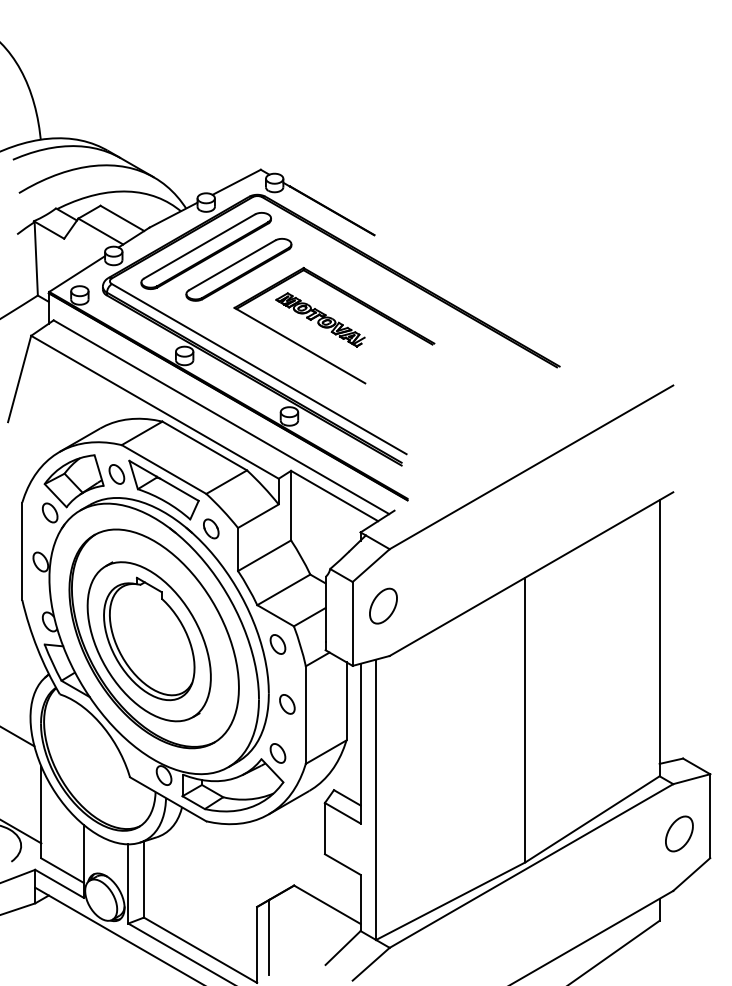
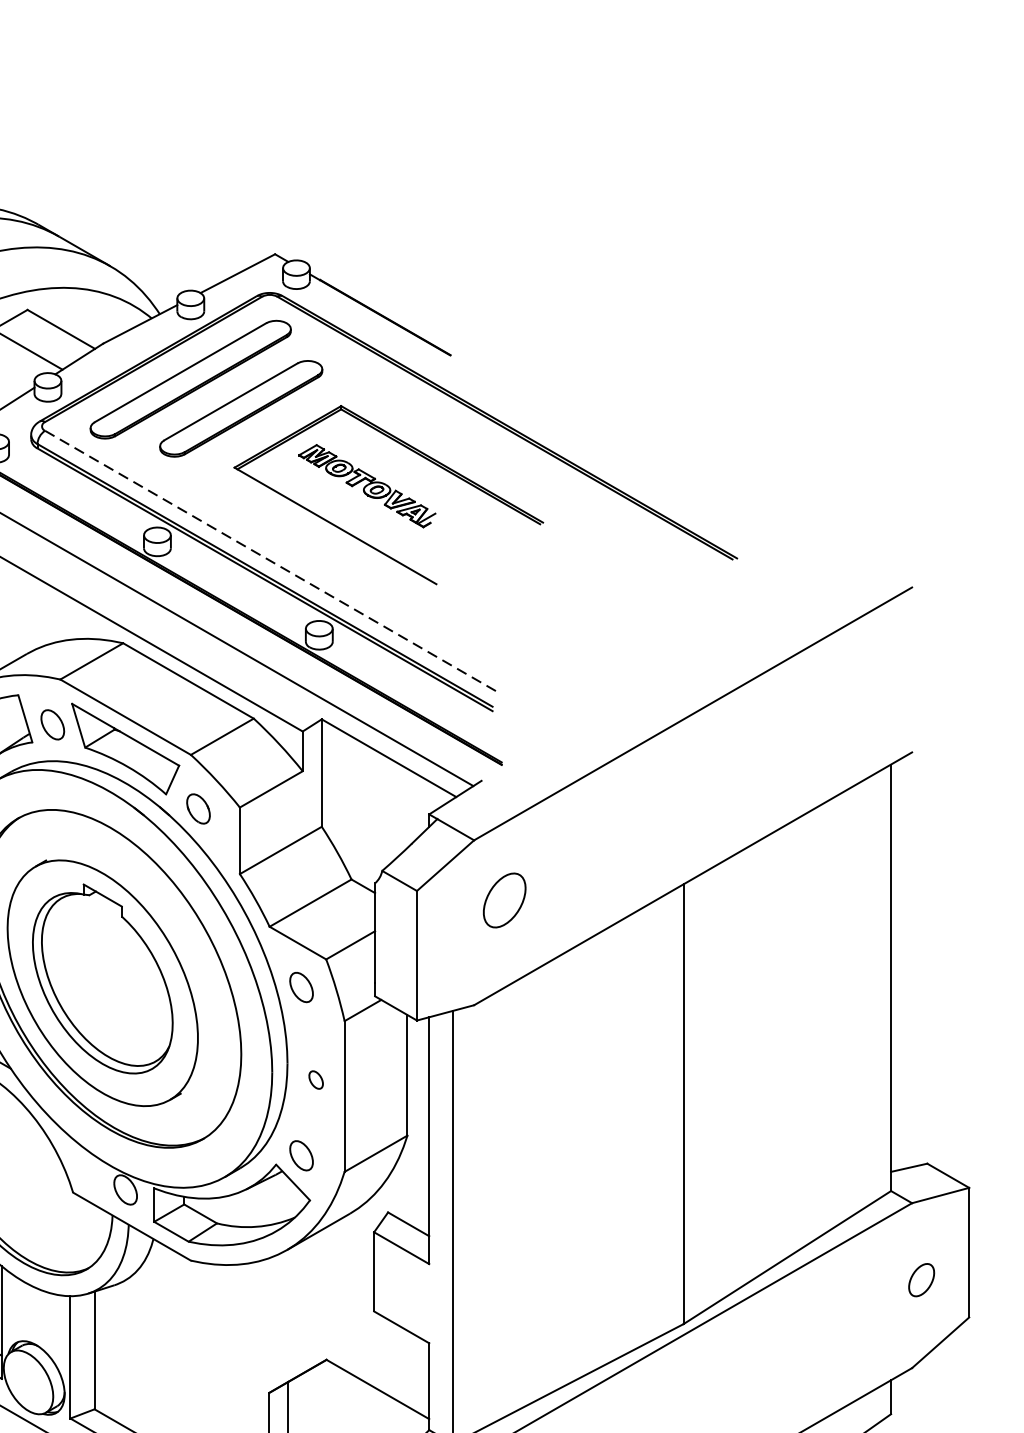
line: (259, 369) -> (273, 562), solid -> dashed
part: (383, 605) -> (504, 899), moved
part: (287, 704) -> (316, 1080), size x0.6
part: (679, 833) -> (921, 1279), size x0.6

